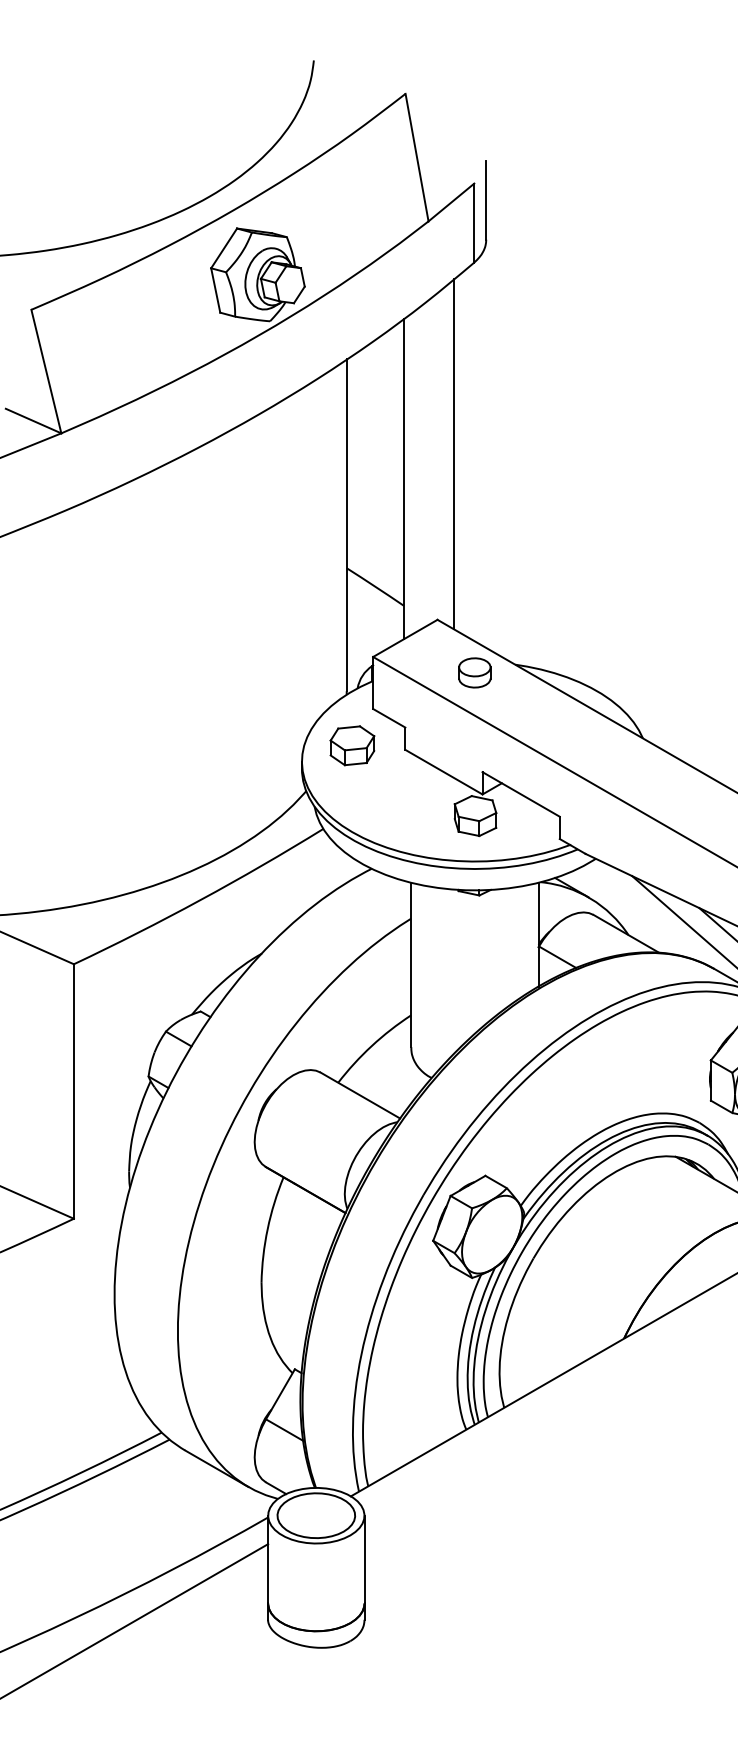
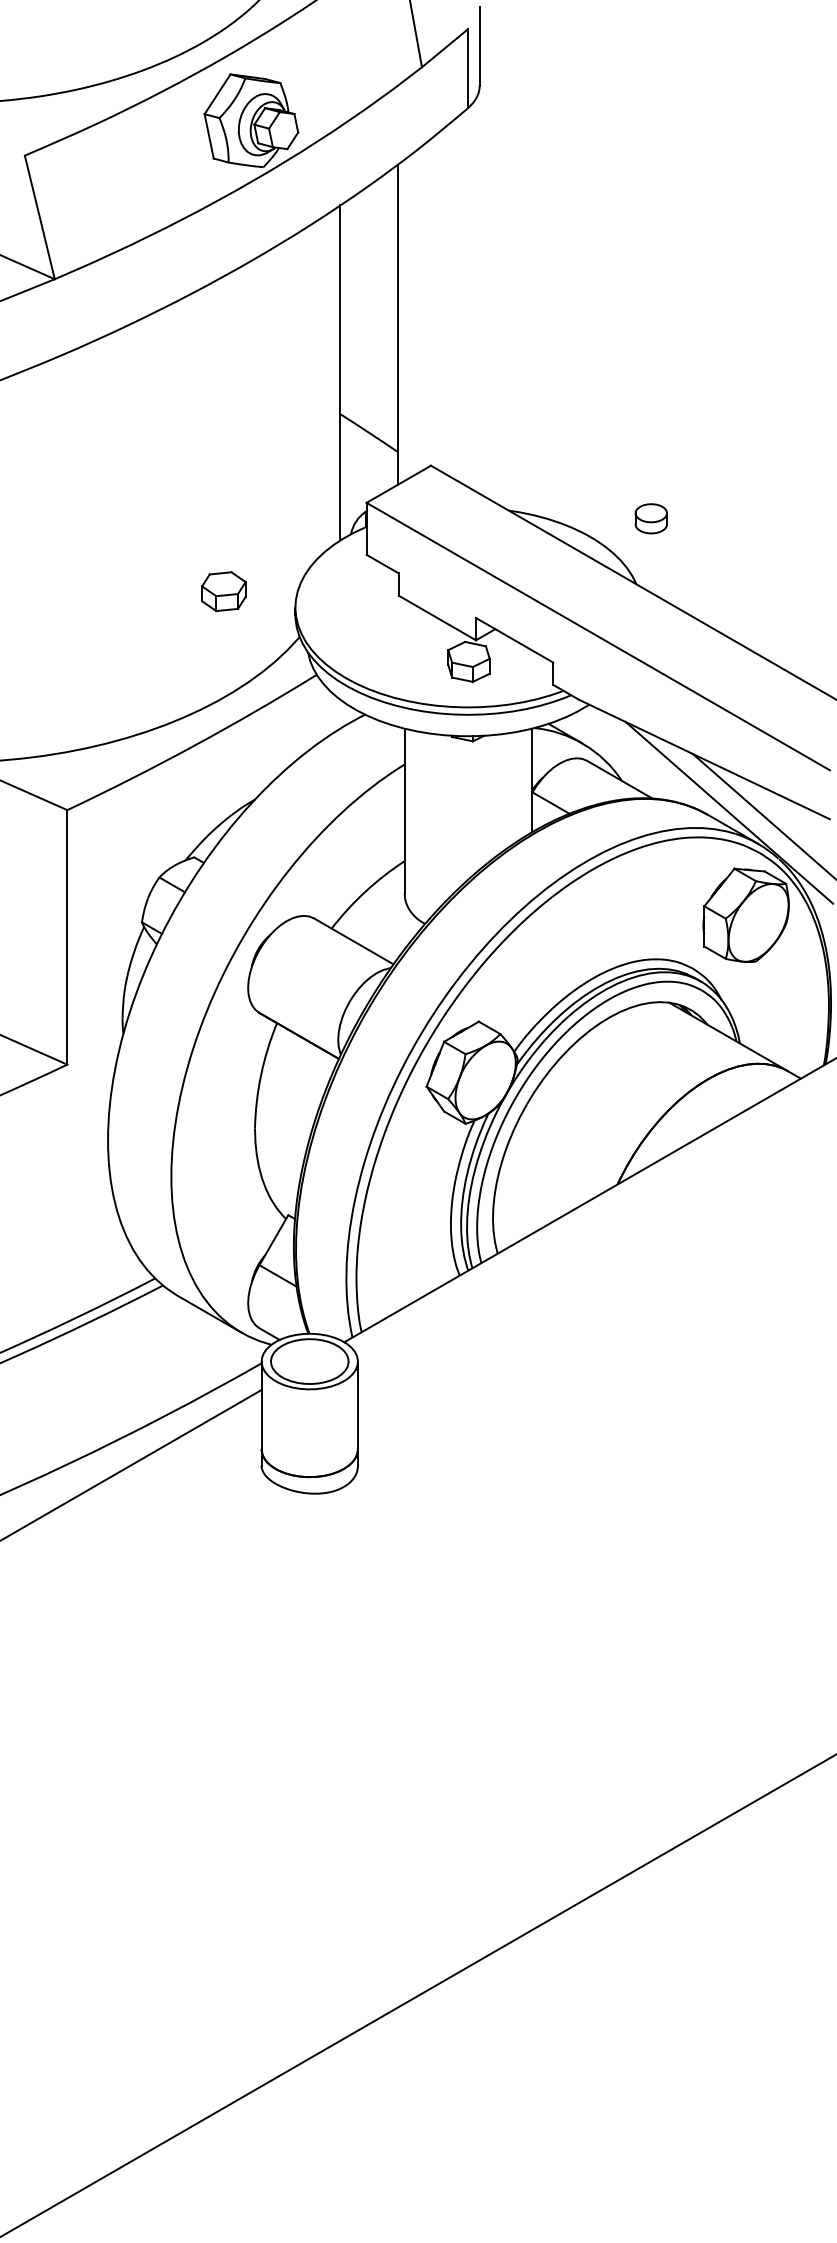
line: (454, 454) -> (447, 300), removed
part: (474, 672) -> (650, 518), moved
part: (352, 745) -> (223, 591), moved

